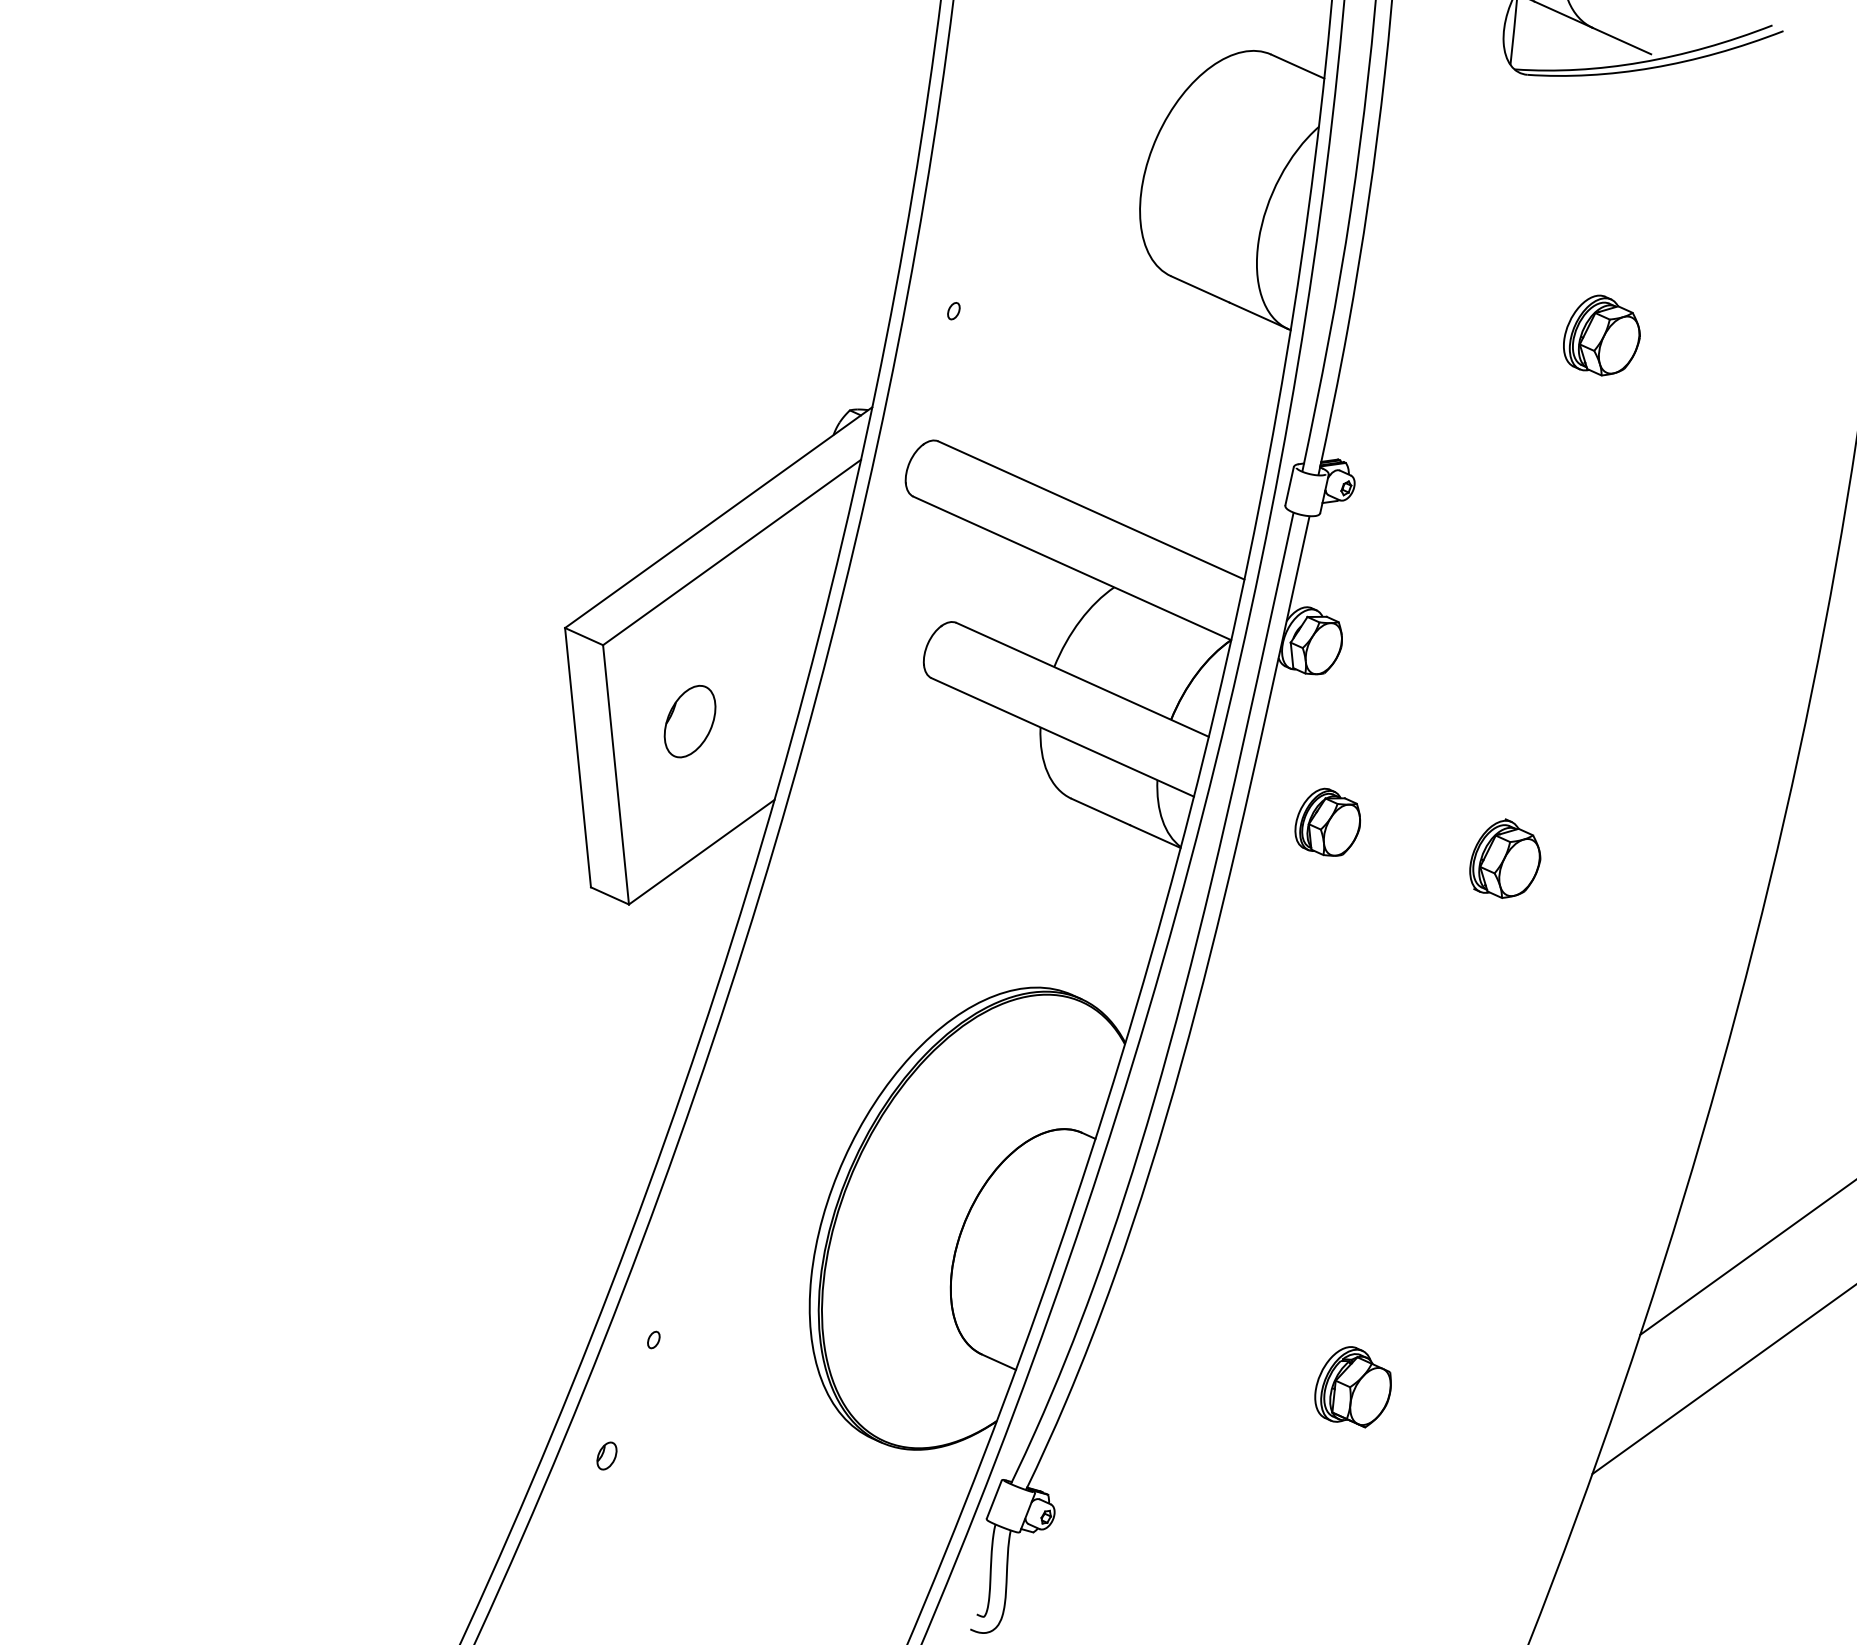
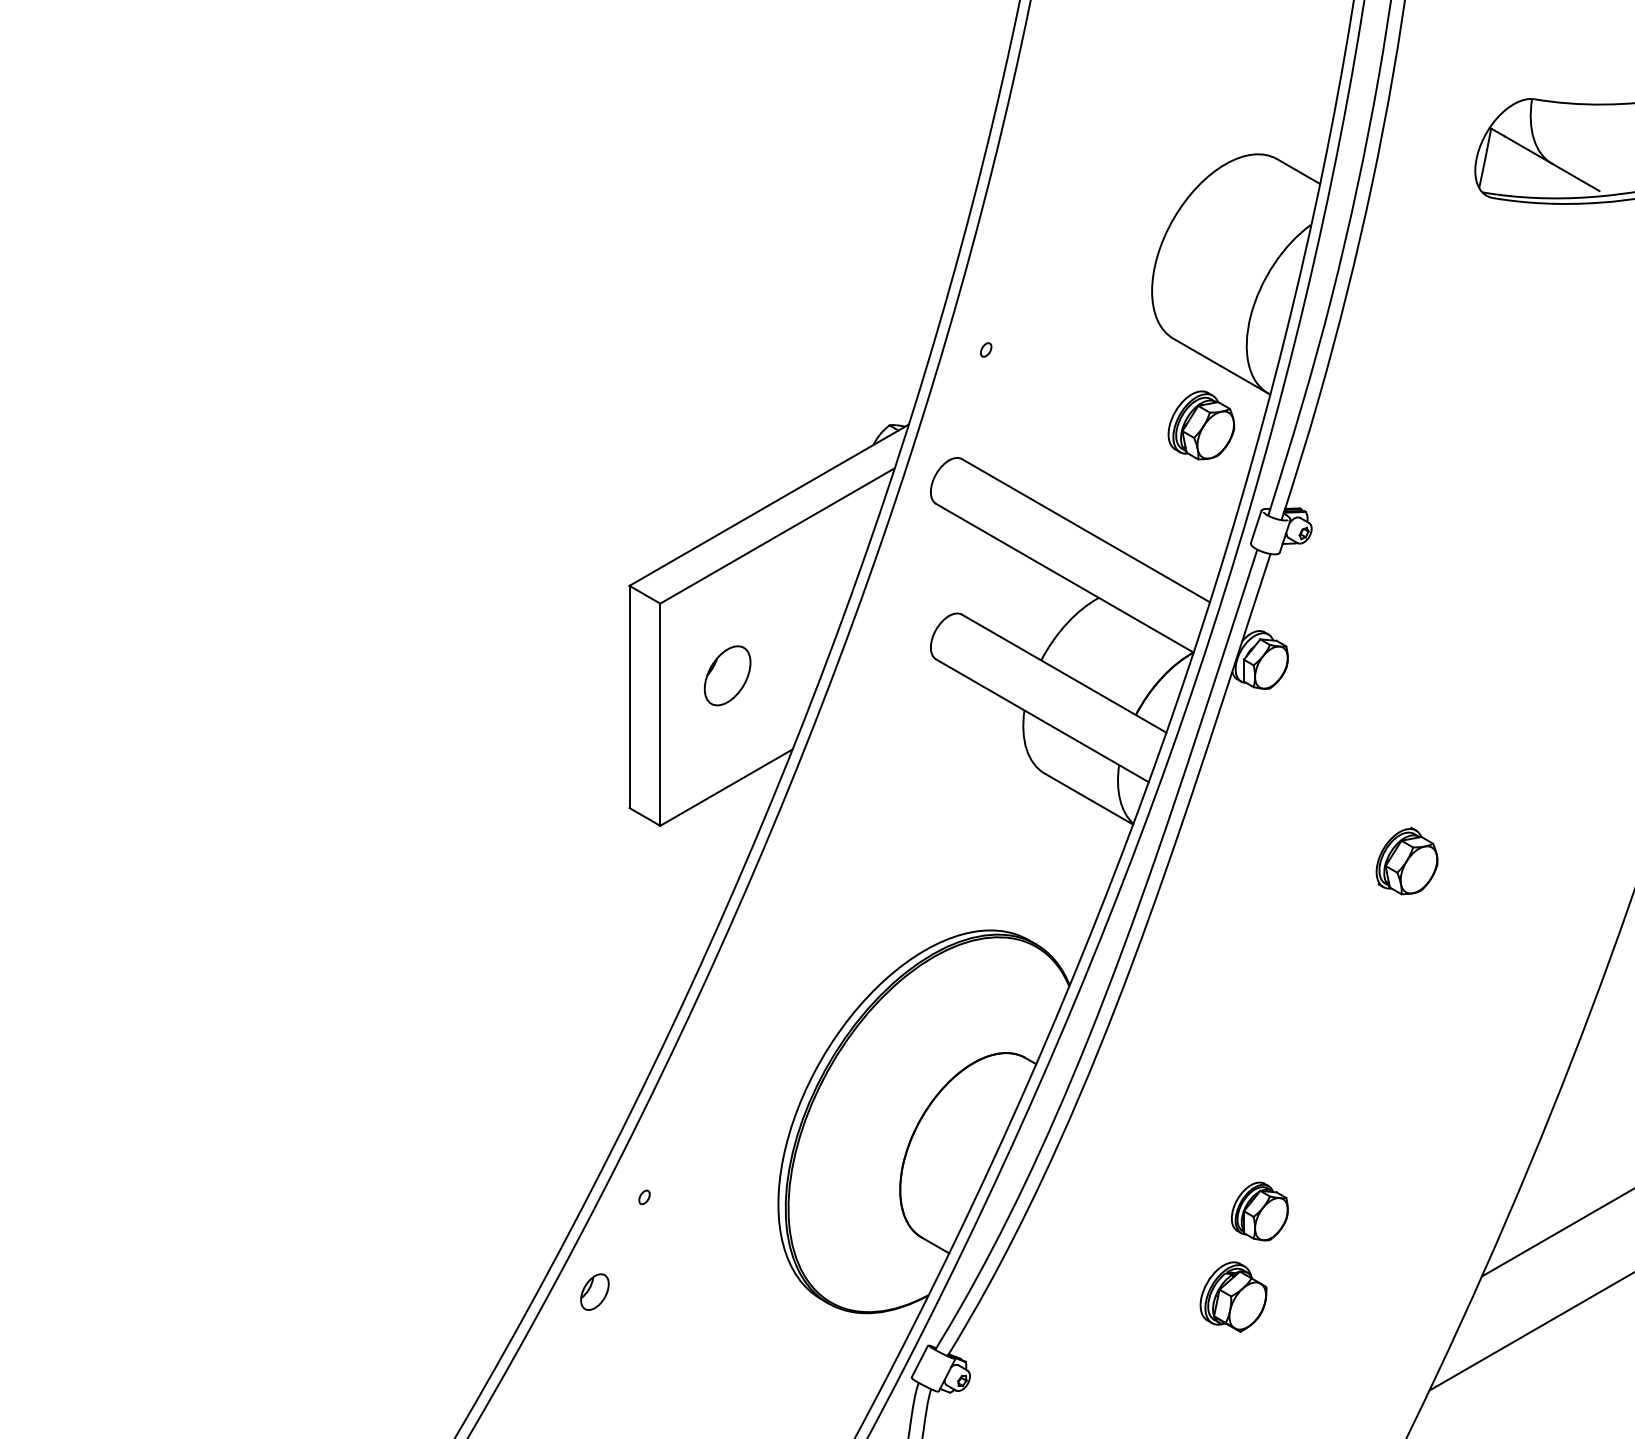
part: (1601, 335) -> (1201, 425), moved
part: (1327, 822) -> (1259, 1211), moved
part: (606, 1455) -> (594, 1291), size x1.6

